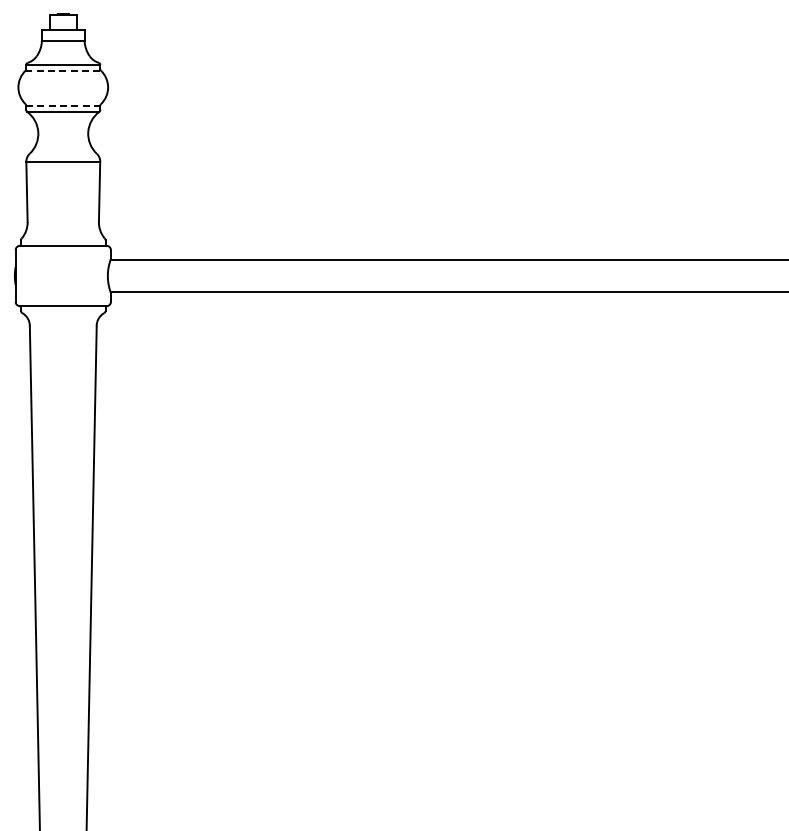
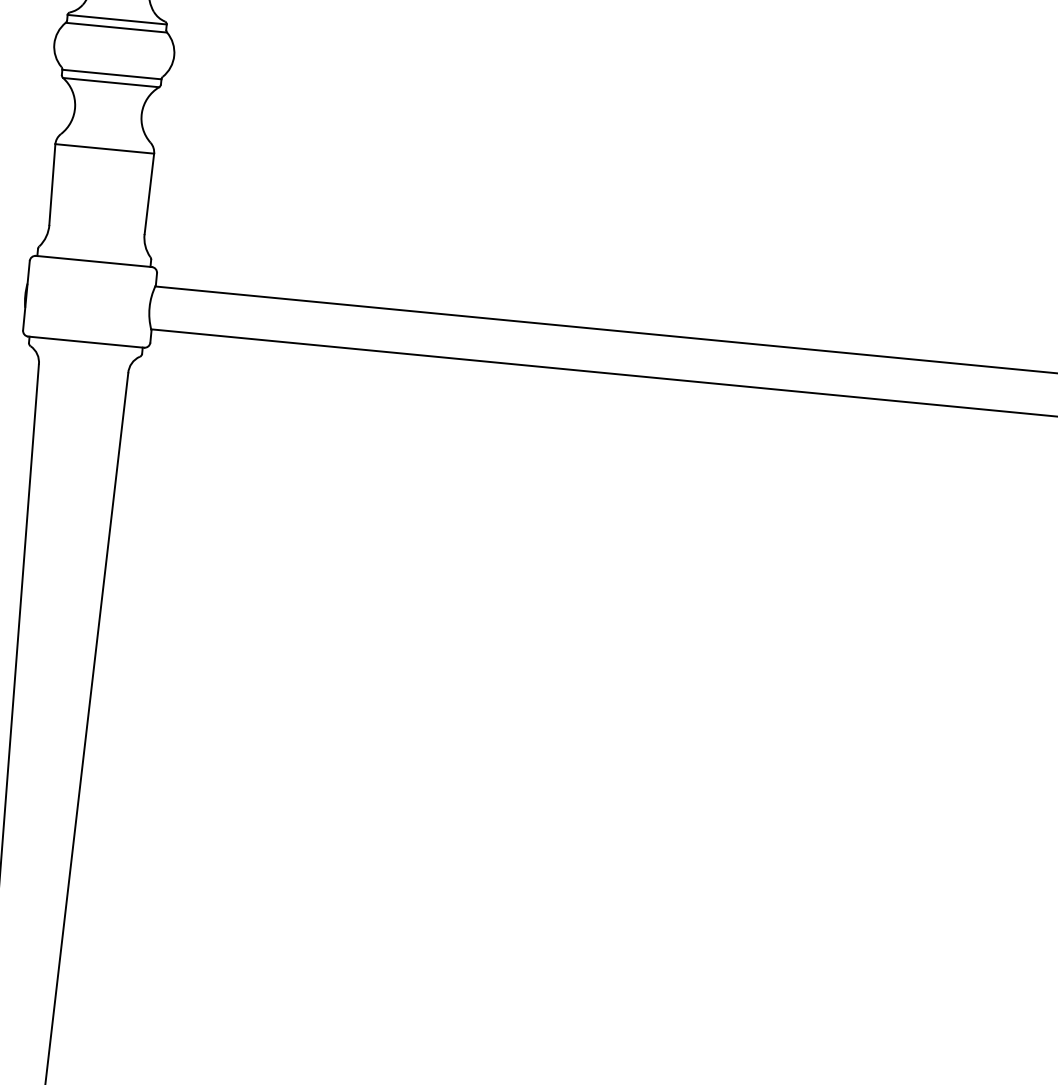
line: (63, 70) -> (116, 27), dashed -> solid
line: (63, 105) -> (112, 73), dashed -> solid

